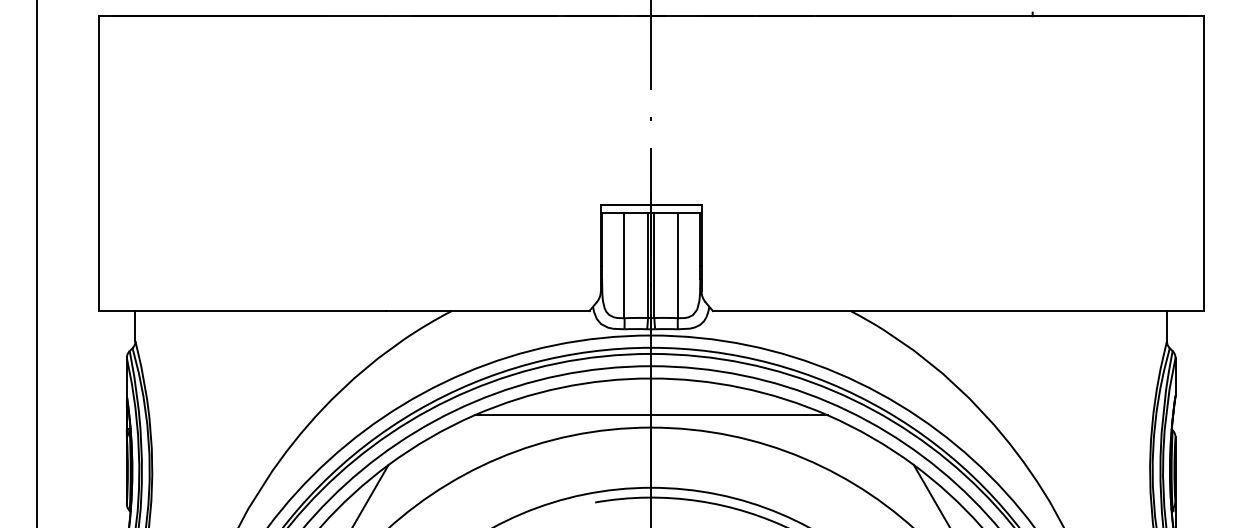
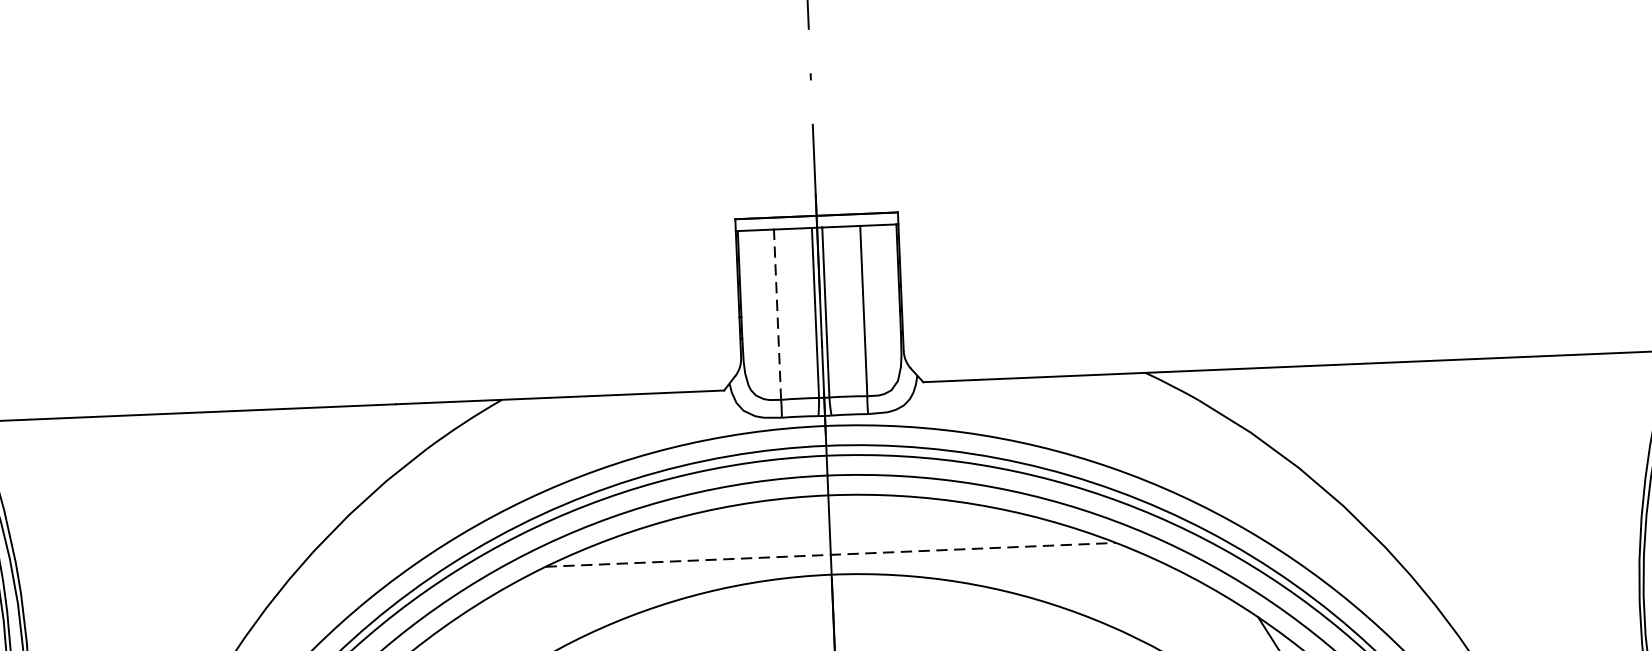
line: (624, 265) -> (777, 314), solid -> dashed
line: (651, 415) -> (831, 555), solid -> dashed

